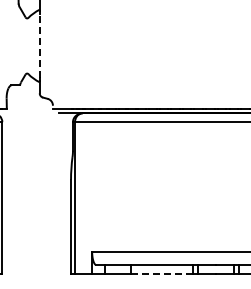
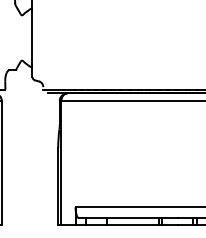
line: (39, 46) -> (32, 38), dashed -> solid
line: (162, 273) -> (133, 225), dashed -> solid

